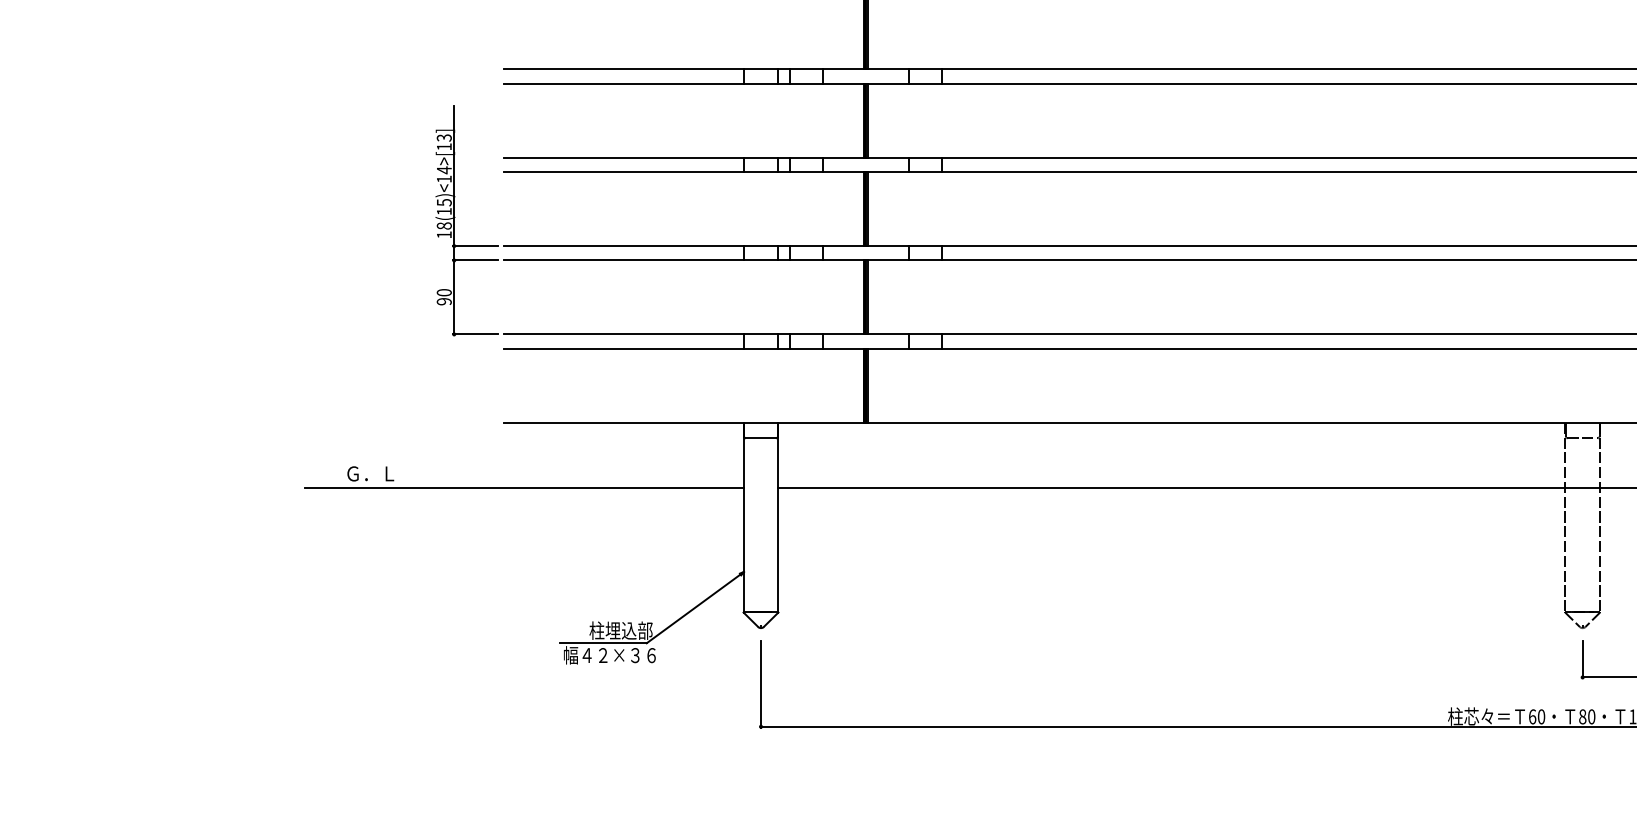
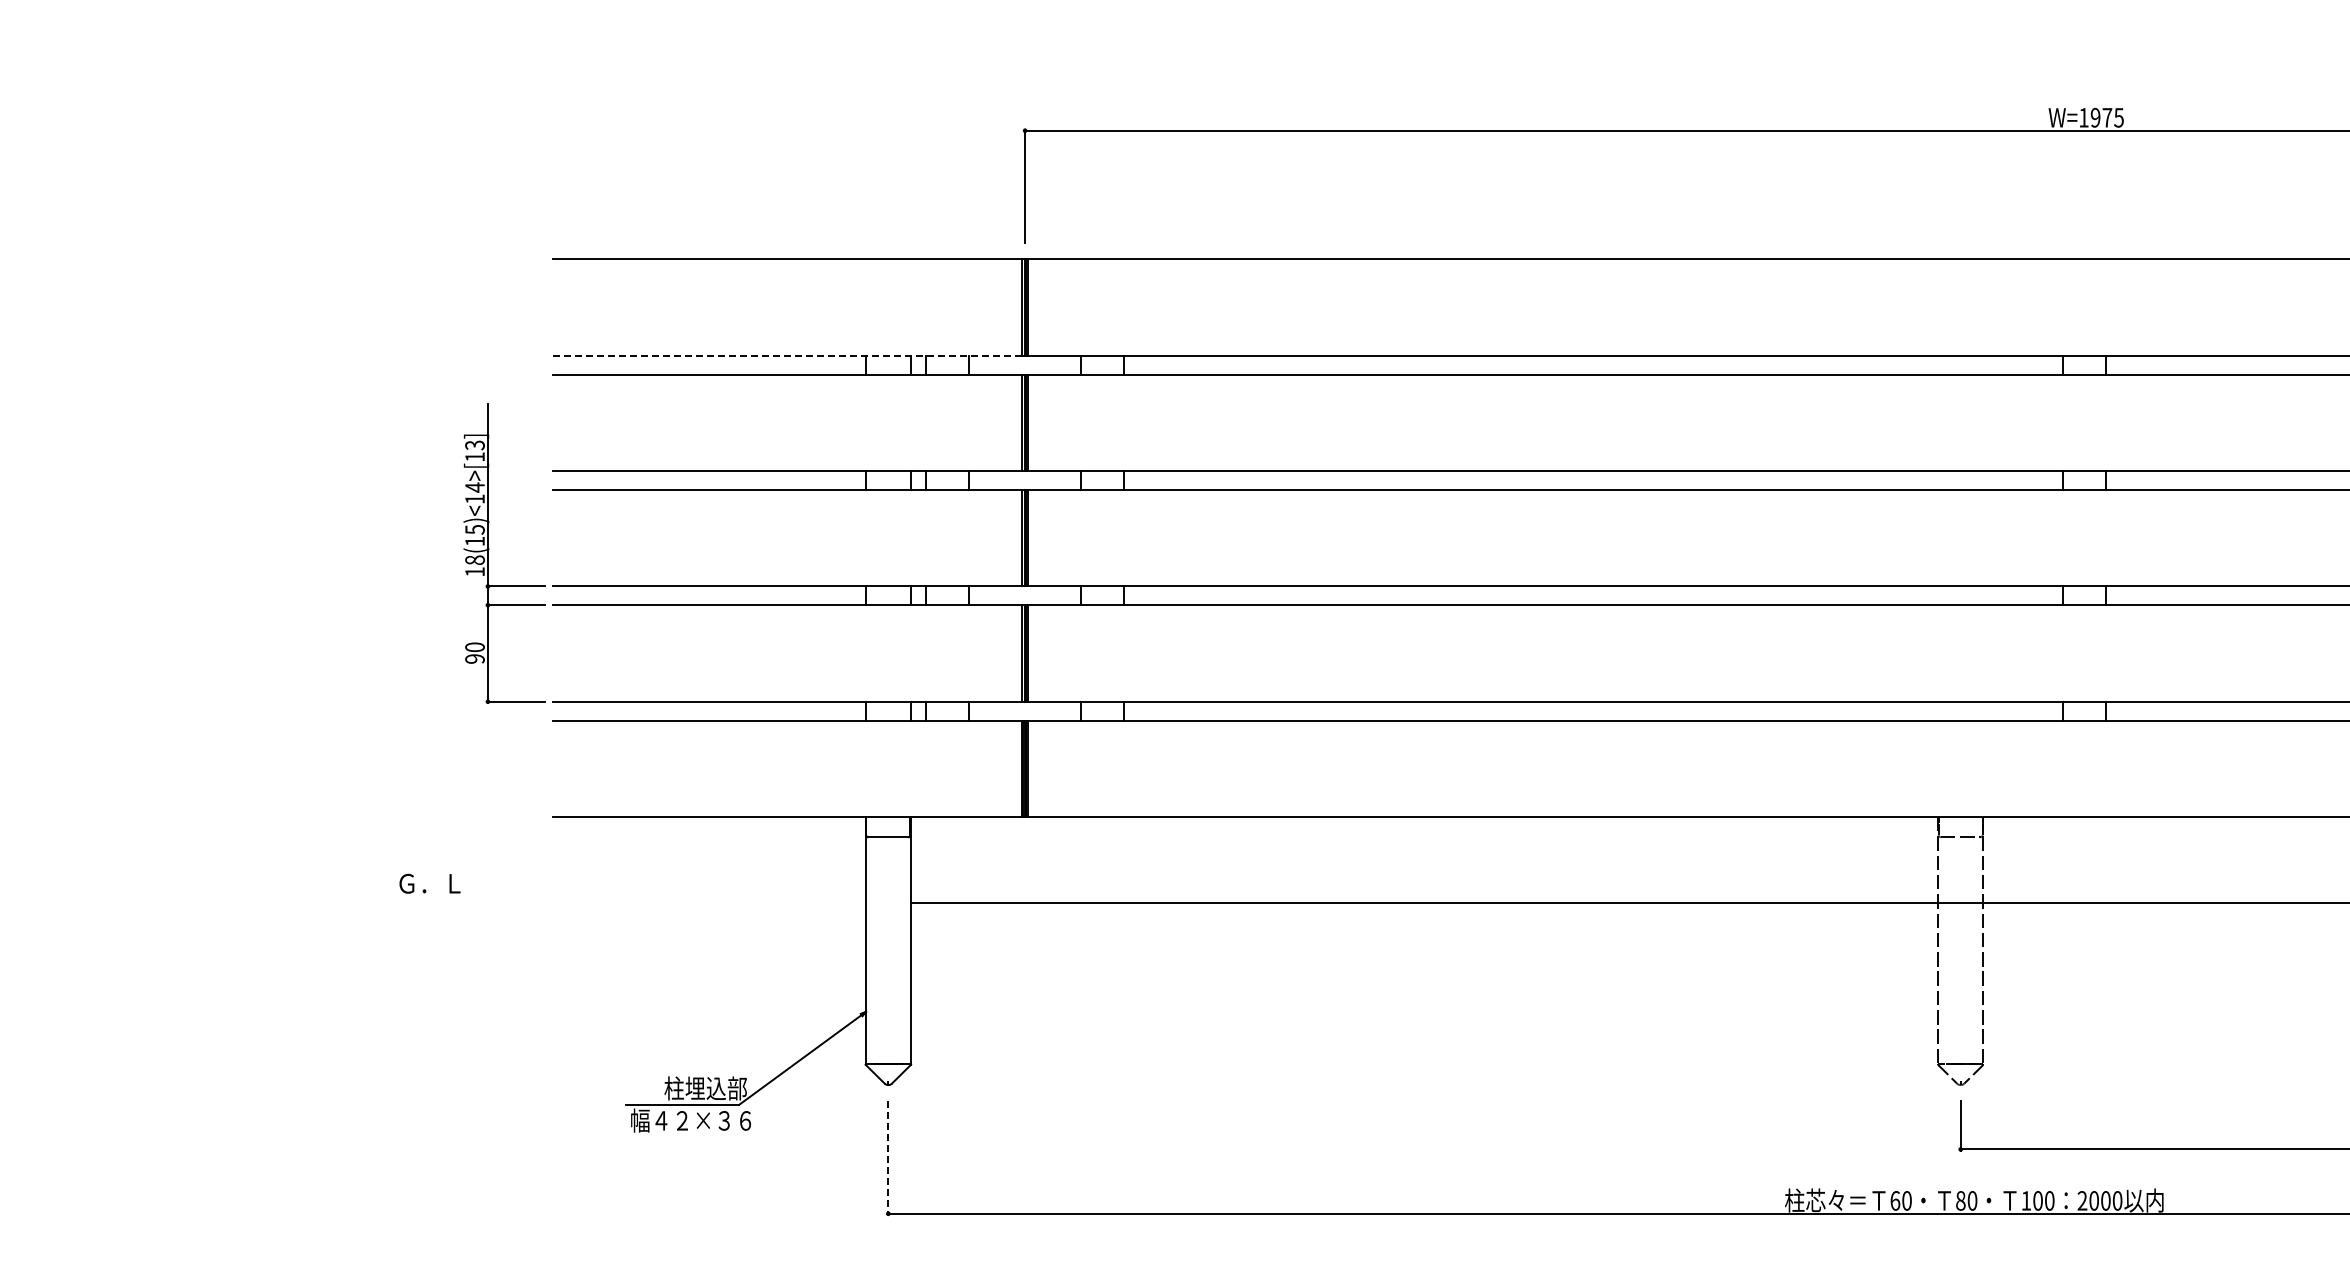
line: (683, 69) -> (787, 355), solid -> dashed
text: (370, 473) -> (429, 883), moved
line: (524, 488) -> (579, 902), removed
line: (761, 684) -> (888, 1158), solid -> dashed

